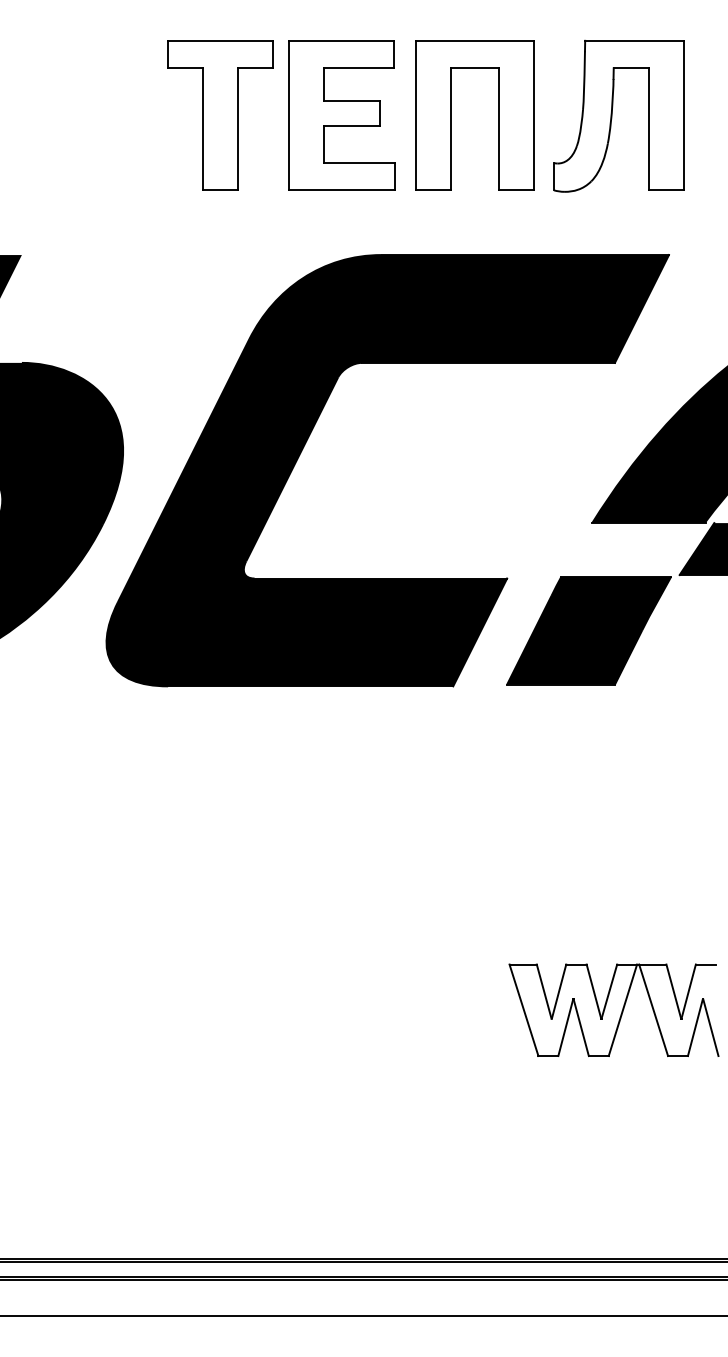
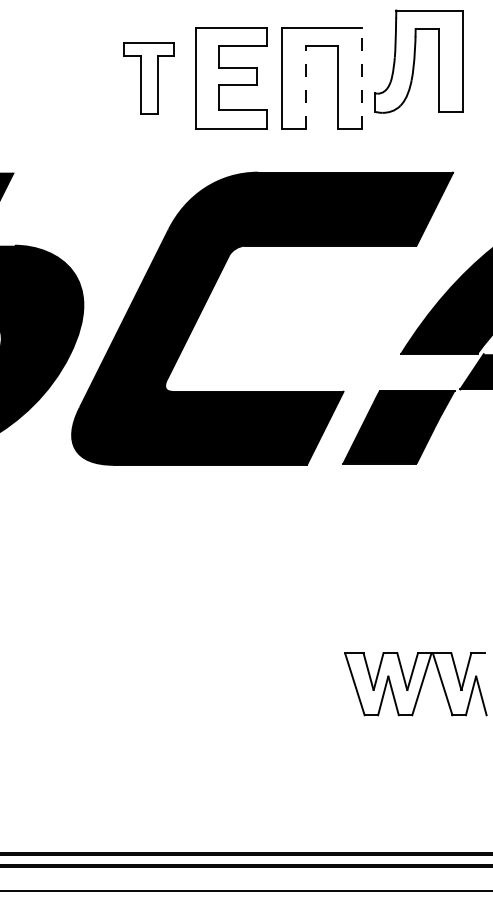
part: (220, 116) -> (149, 78), size x0.7
line: (533, 116) -> (361, 78), solid -> dashed
part: (617, 116) -> (418, 61), moved
line: (451, 127) -> (305, 86), solid -> dashed

